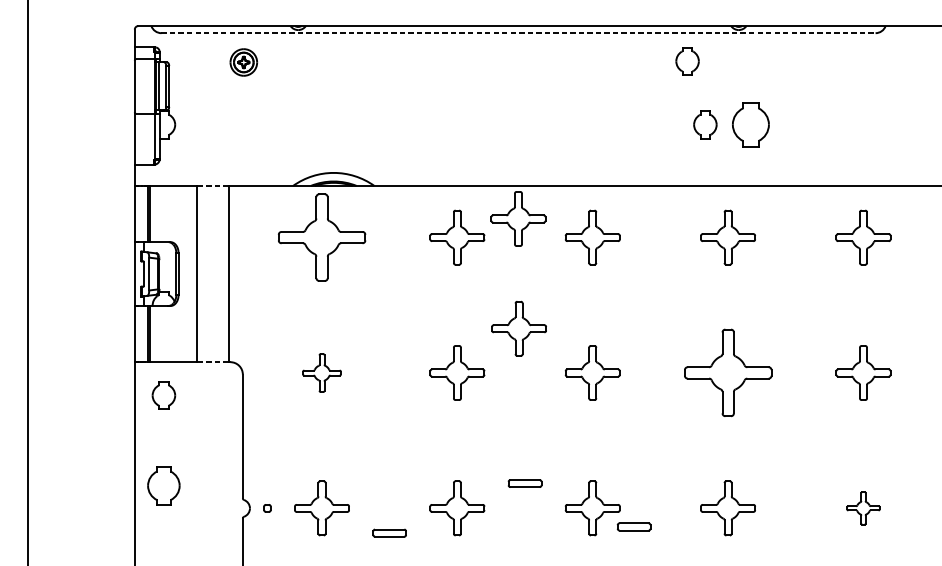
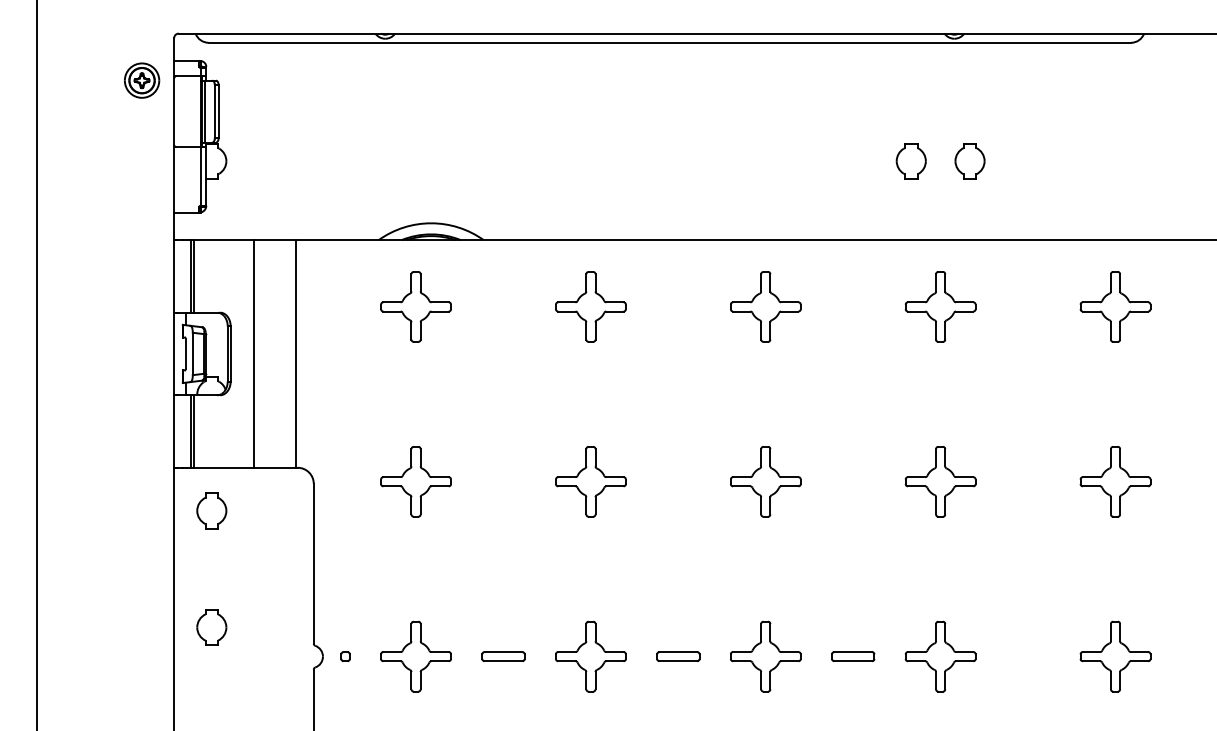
line: (518, 32) -> (670, 42), dashed -> solid
part: (686, 61) -> (887, 79), removed
part: (244, 62) -> (142, 80), moved
part: (750, 125) -> (969, 161), size x0.62
line: (212, 186) -> (274, 240), dashed -> solid
part: (518, 218) -> (669, 282), removed
part: (321, 237) -> (415, 306), size x0.62
part: (518, 328) -> (670, 424), removed
line: (212, 361) -> (274, 467), dashed -> solid
part: (321, 372) -> (415, 481), size x1.43
part: (728, 372) -> (940, 481), size x0.62
part: (525, 483) -> (678, 656), moved
part: (163, 485) -> (211, 627), size x0.71
part: (863, 508) -> (1115, 656), size x1.67
part: (634, 526) -> (853, 656), moved
part: (389, 533) -> (503, 656), moved

